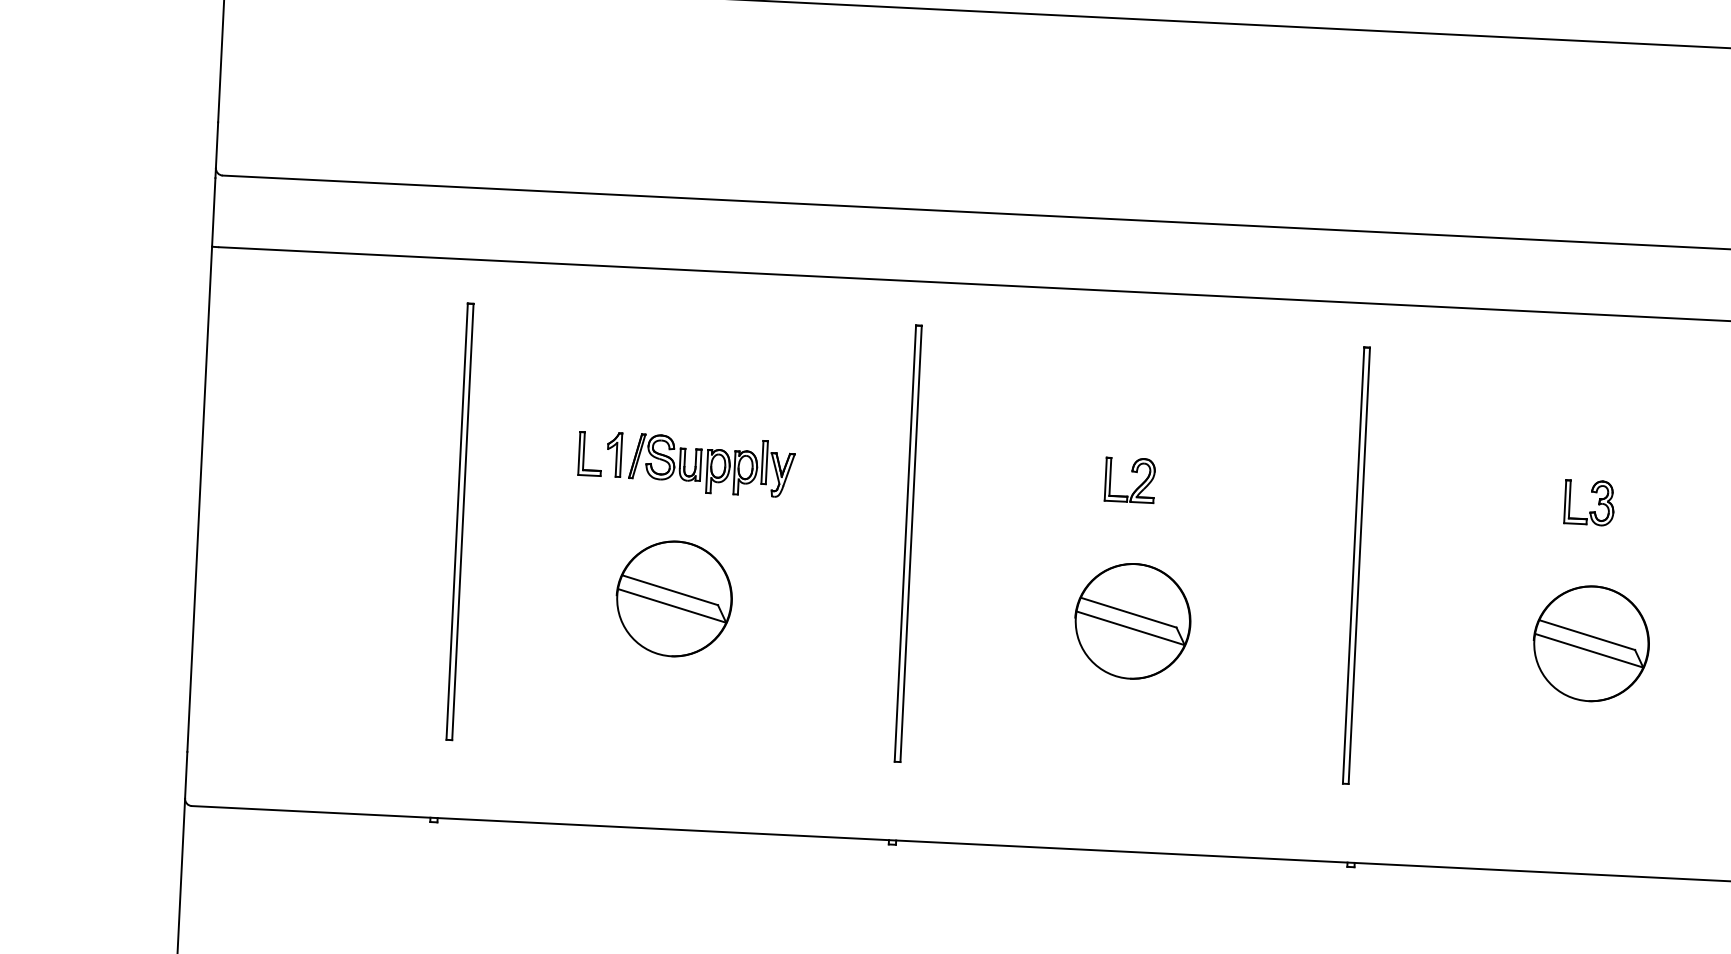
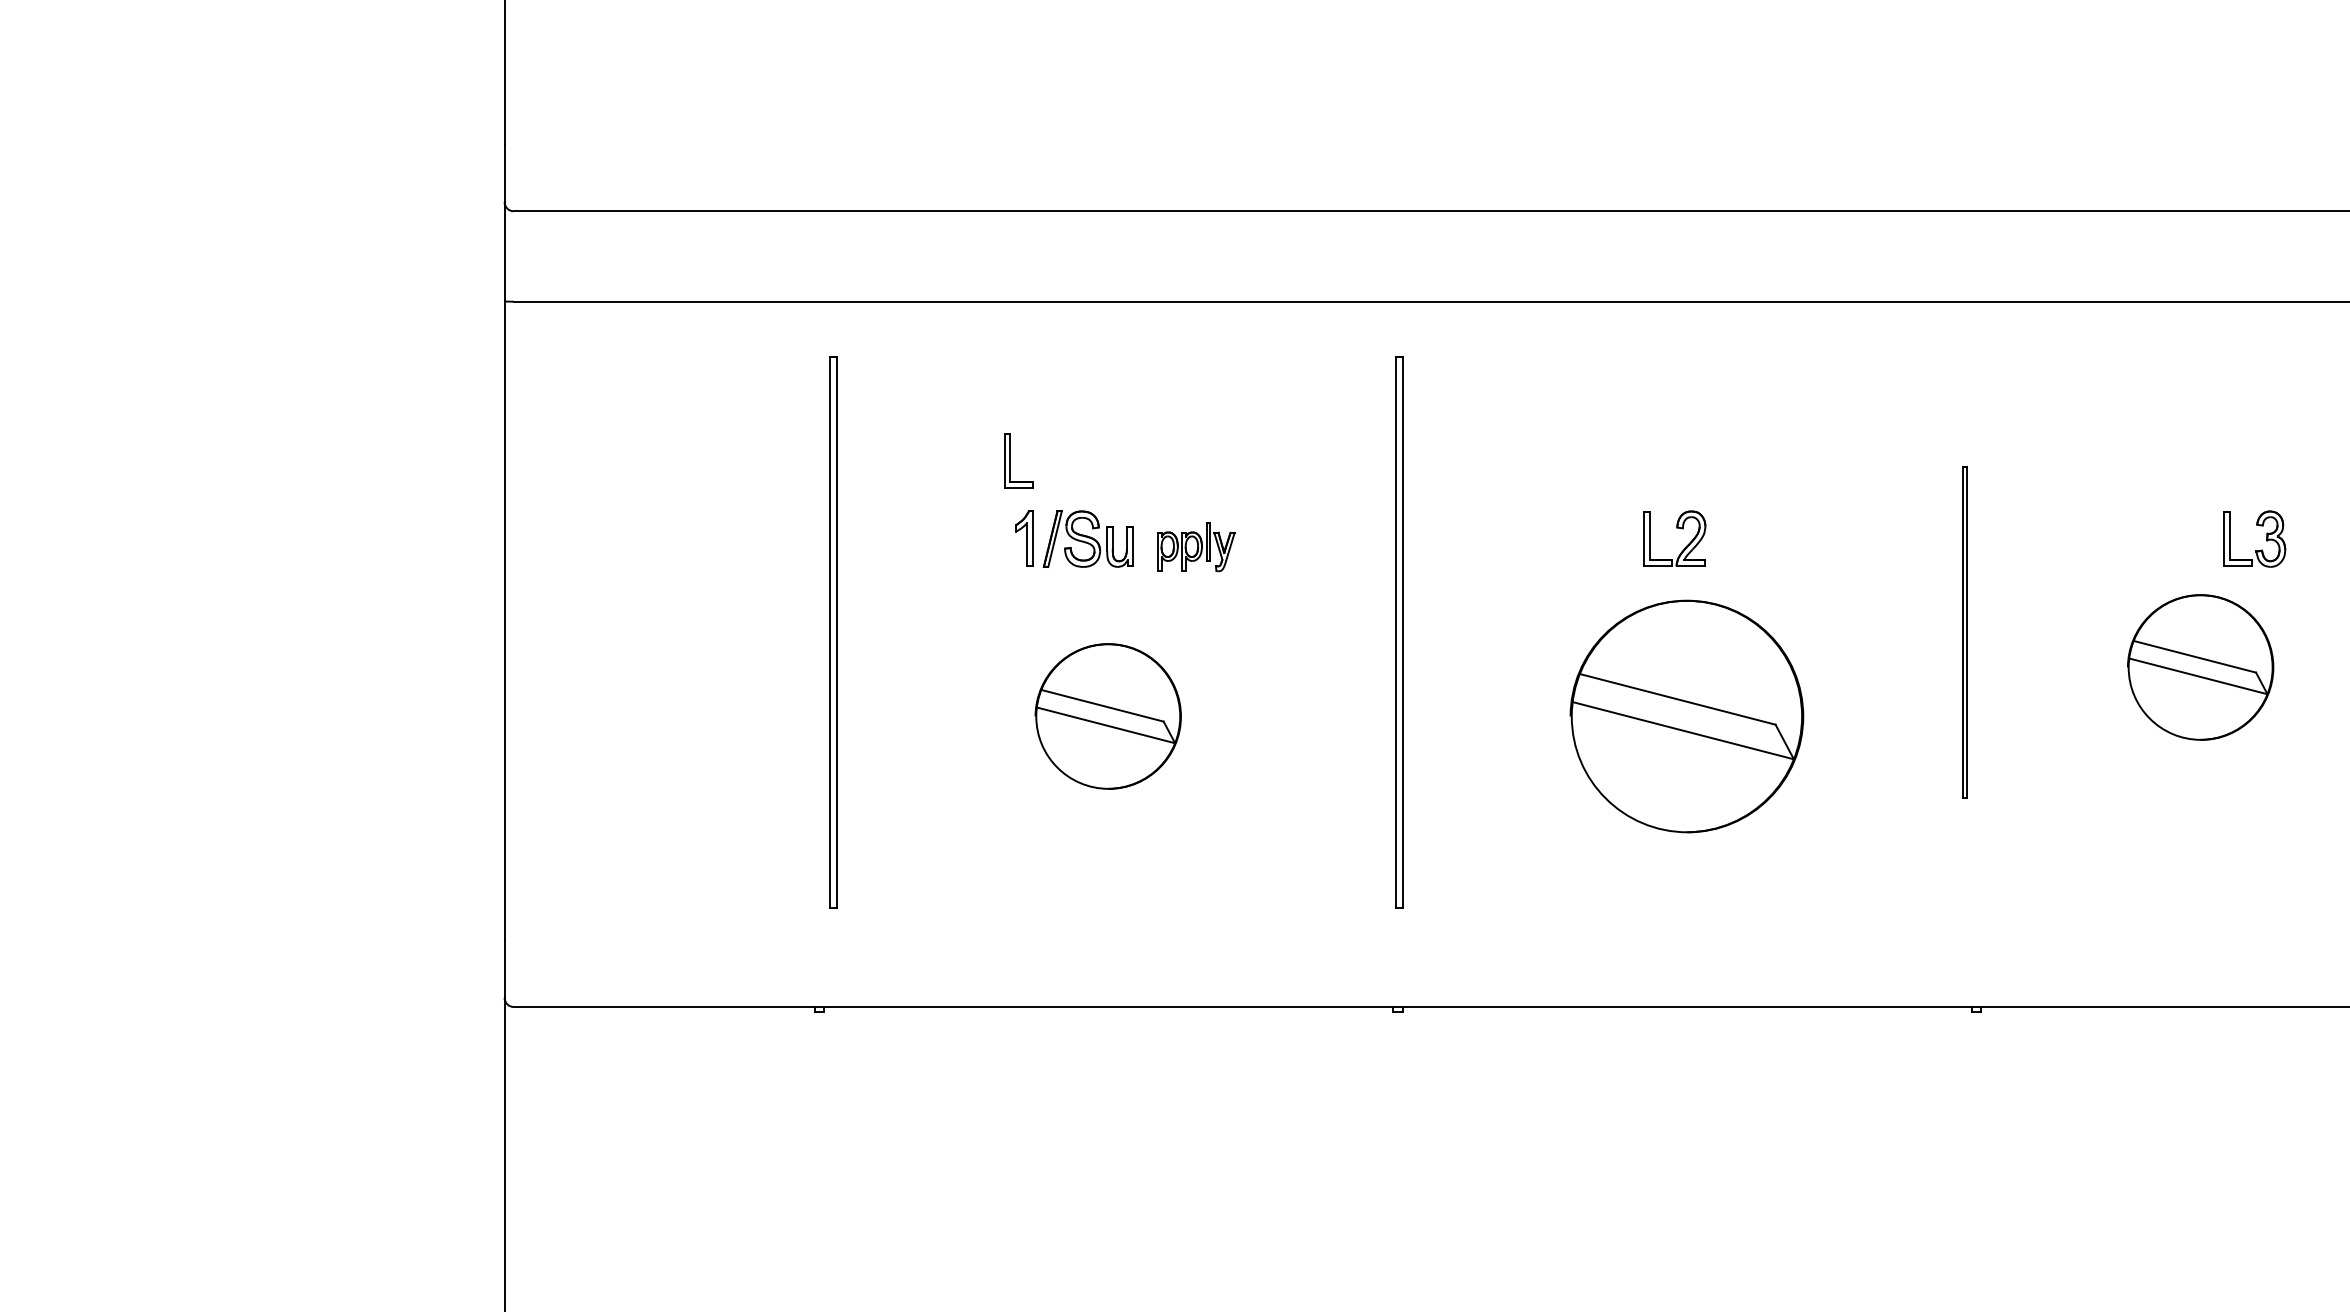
part: (583, 453) -> (1010, 460), moved
part: (750, 467) -> (1196, 546), size x0.7
part: (1355, 565) -> (1964, 632), size x0.6
part: (1132, 621) -> (1686, 716), size x1.6
part: (1591, 643) -> (2200, 667), moved

